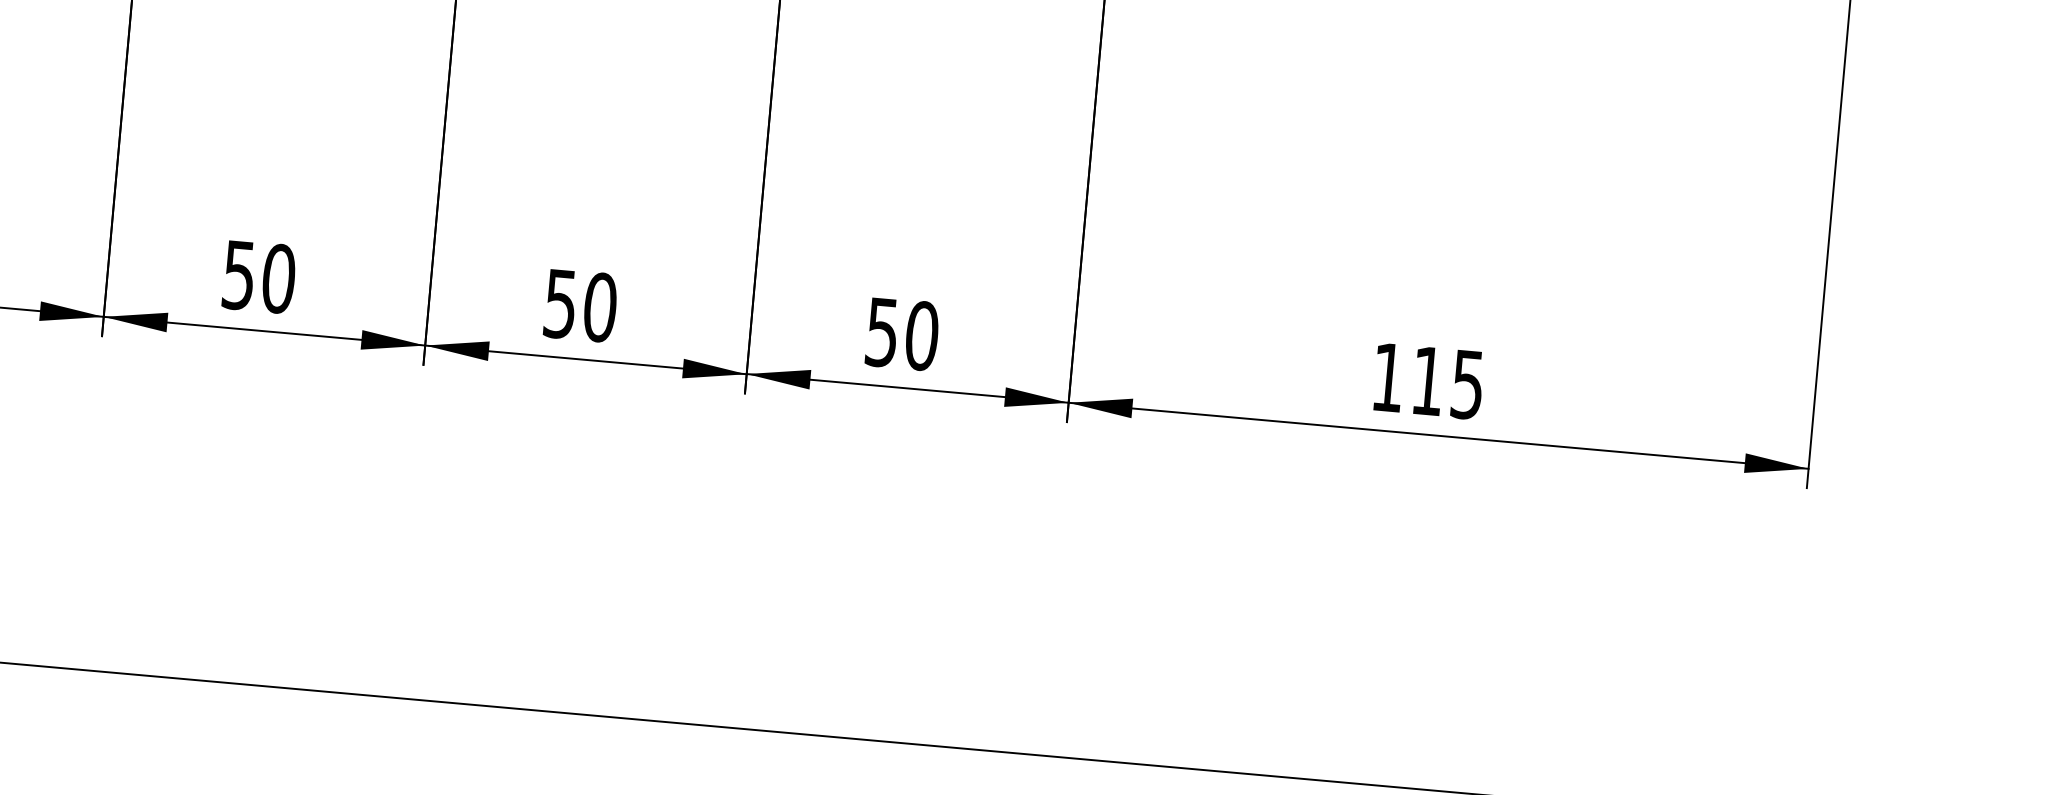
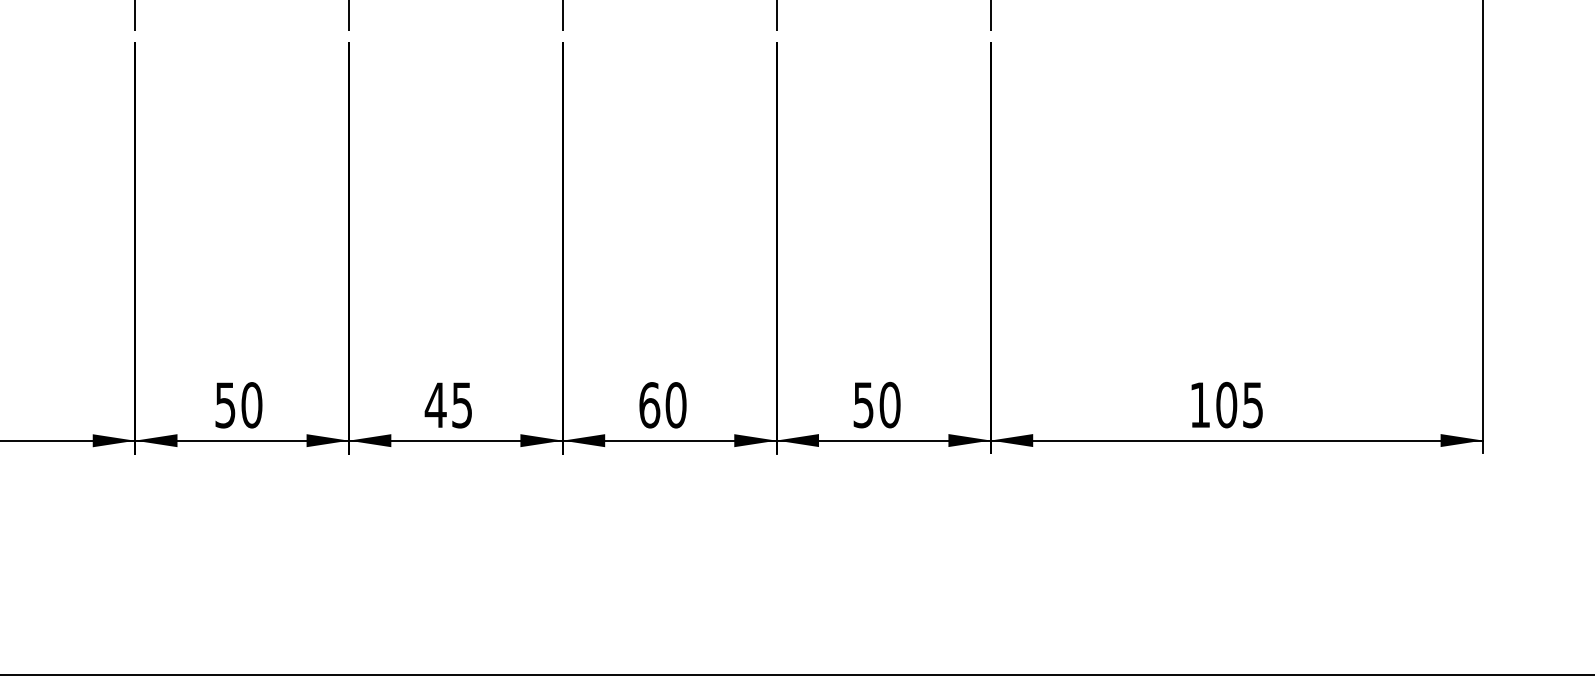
text: (258, 277) -> (448, 405), 50 -> 45
text: (560, 304) -> (649, 405), 50 -> 60
text: (1427, 380) -> (1226, 404), 115 -> 105

